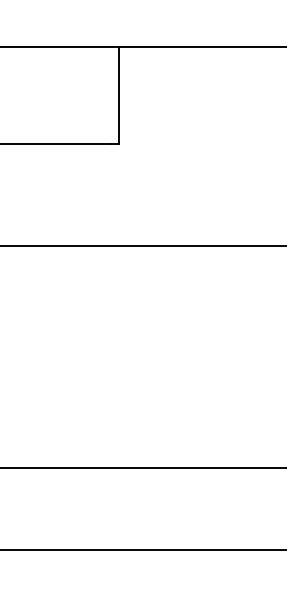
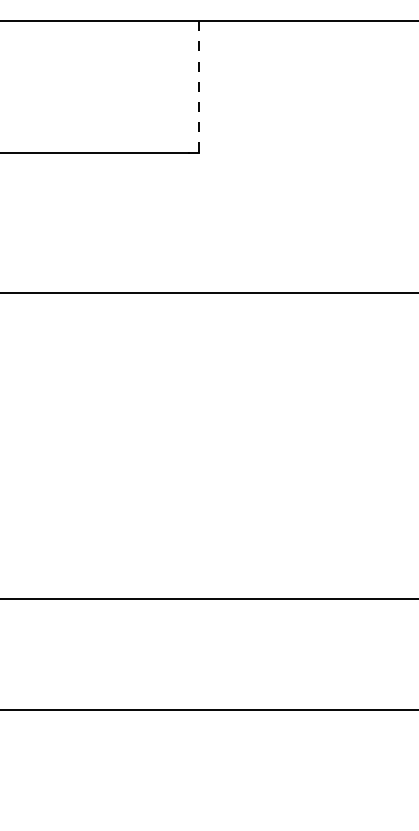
line: (119, 95) -> (199, 87), solid -> dashed

